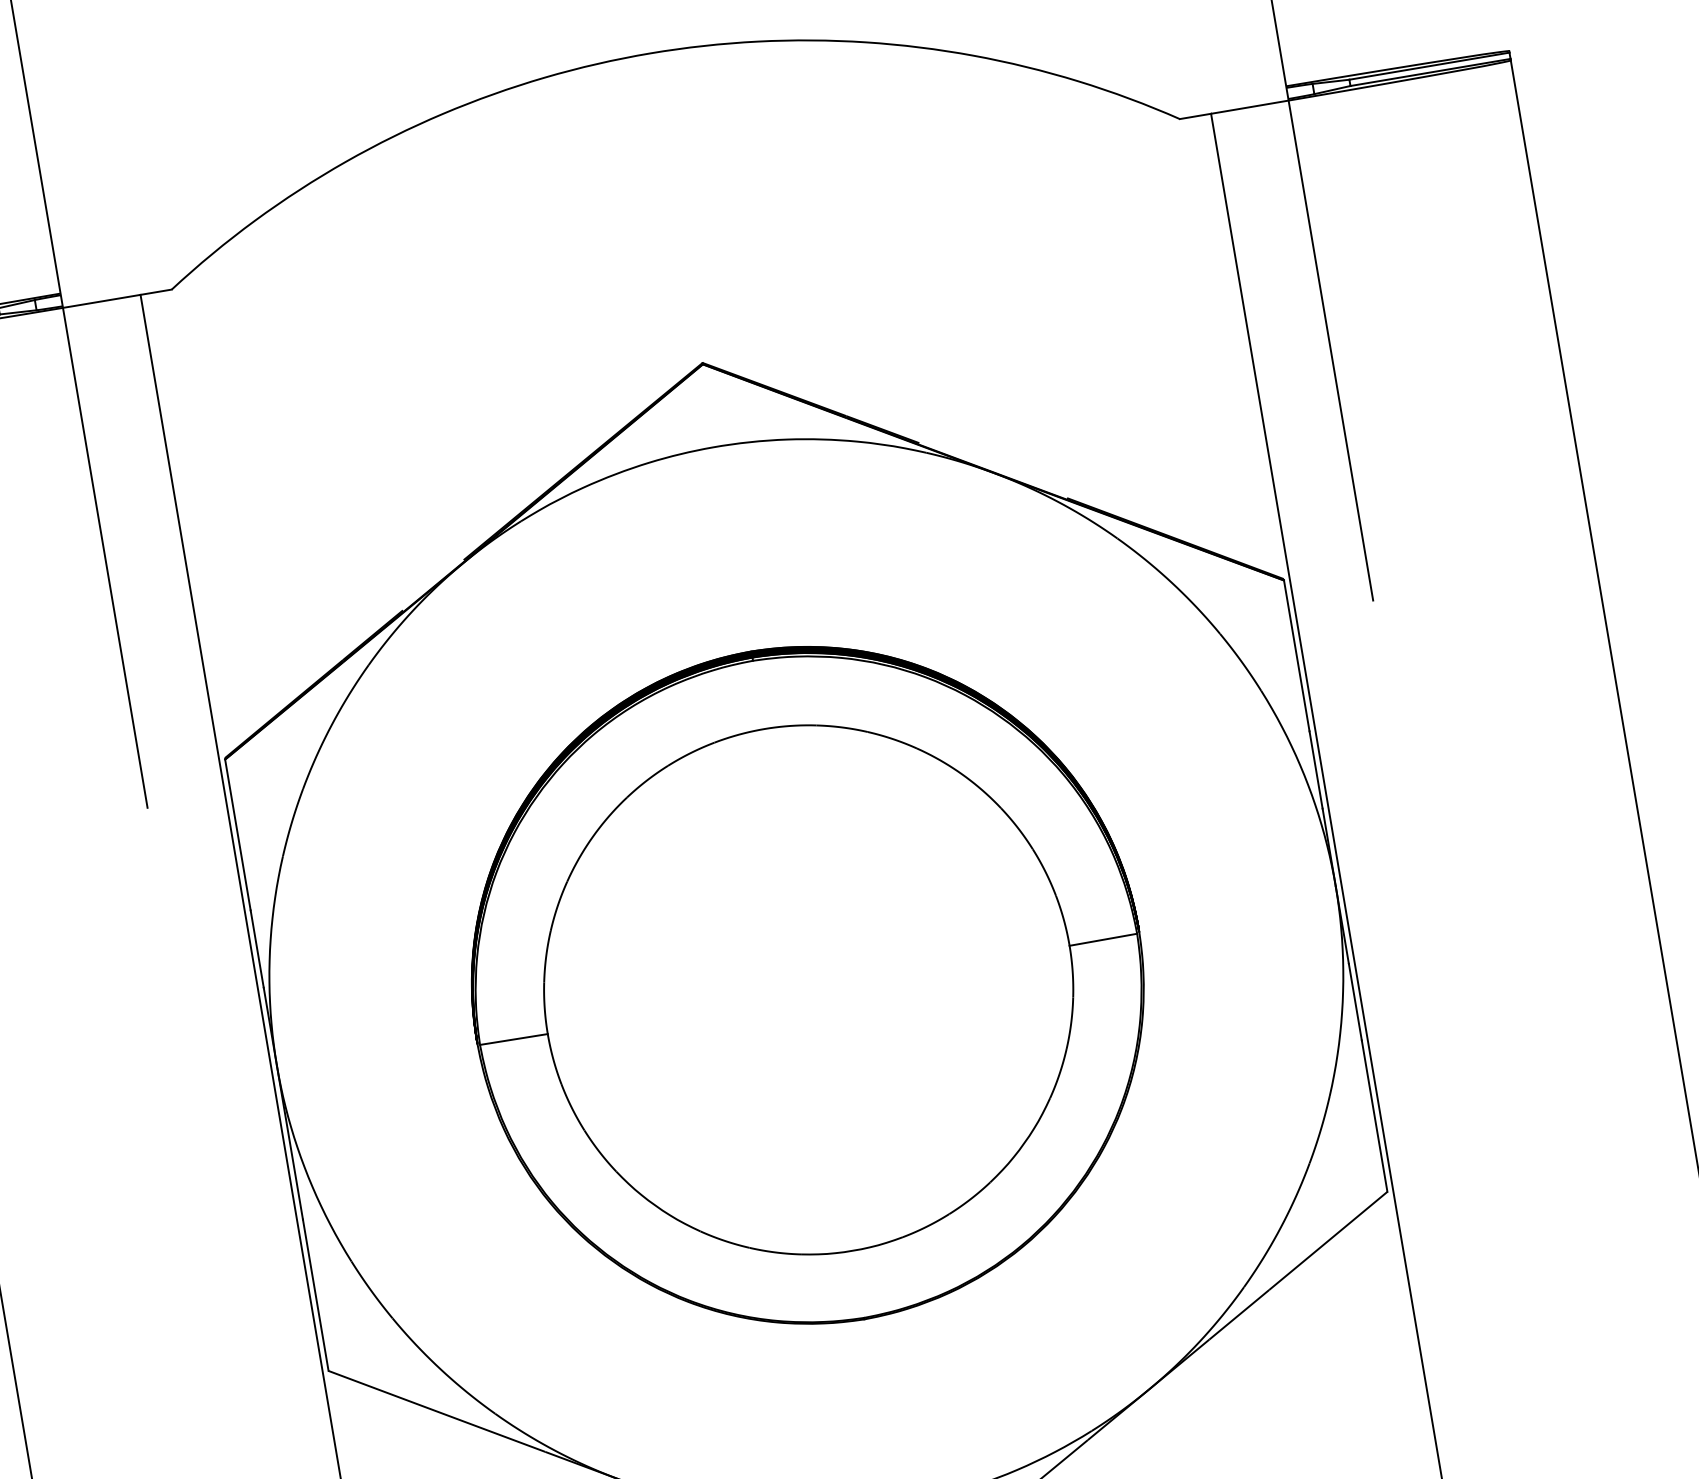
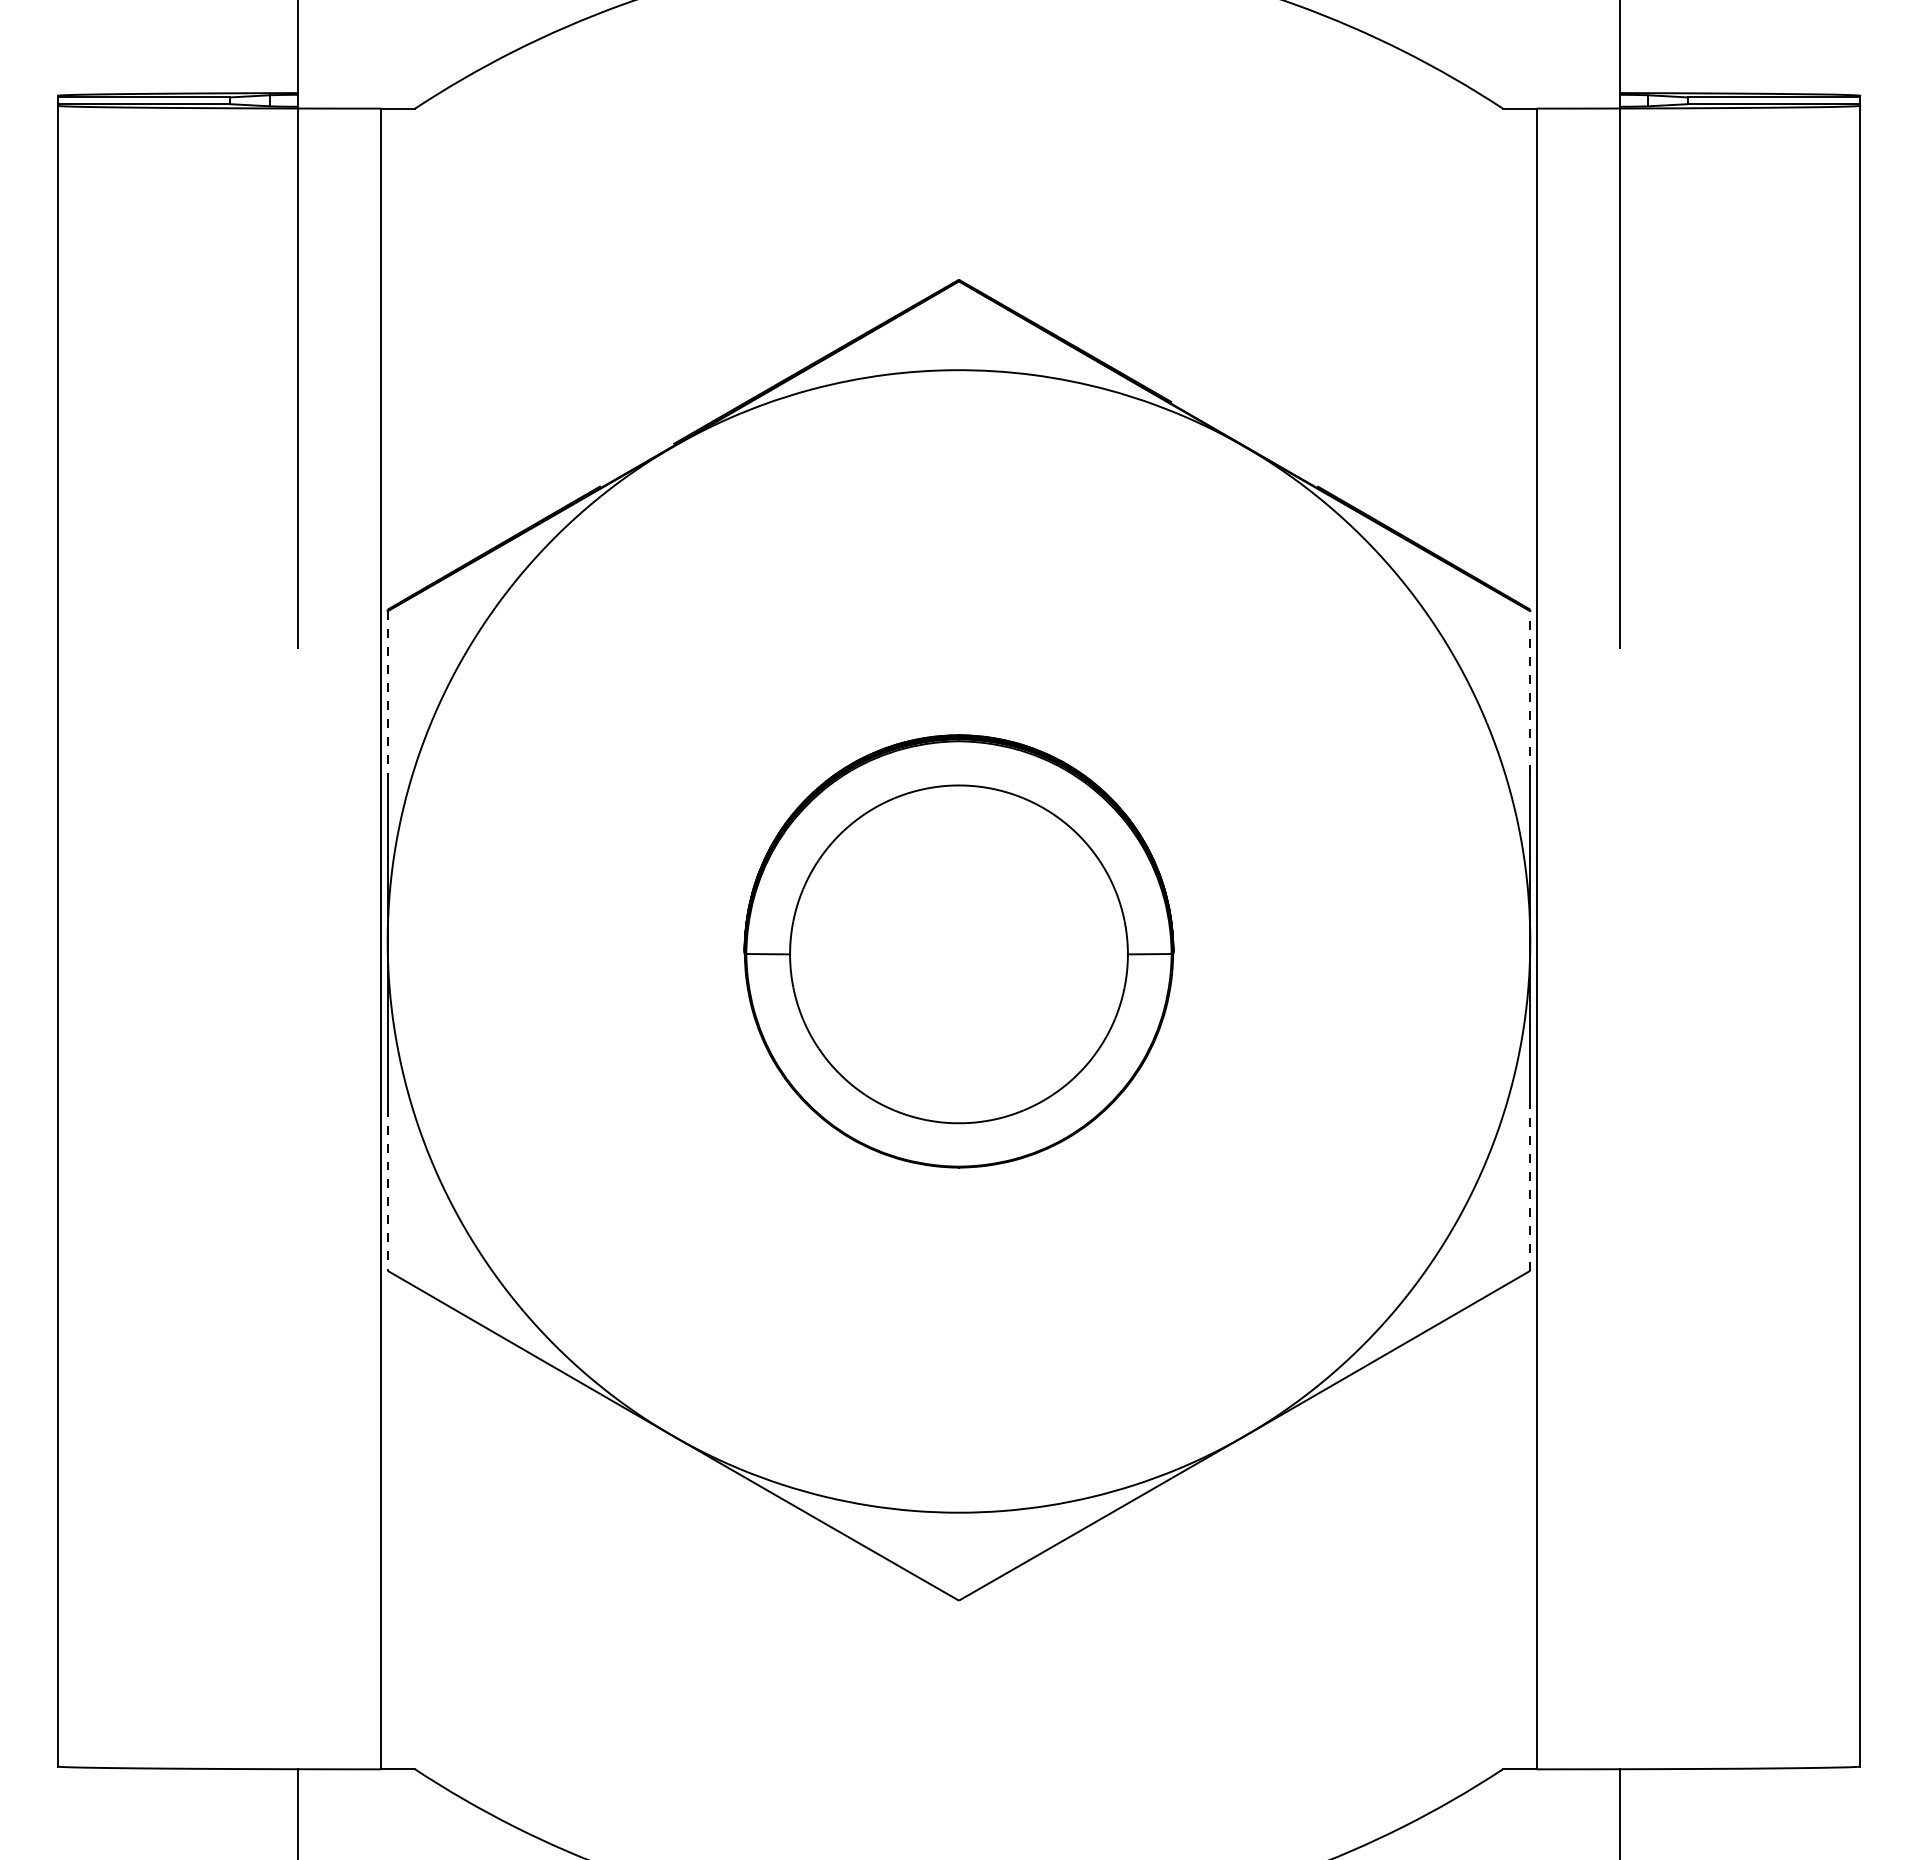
line: (1296, 655) -> (1530, 692), solid -> dashed
line: (237, 835) -> (387, 693), solid -> dashed
part: (807, 985) -> (958, 951), size x0.6
line: (1374, 1116) -> (1530, 1189), solid -> dashed
line: (315, 1295) -> (387, 1189), solid -> dashed

